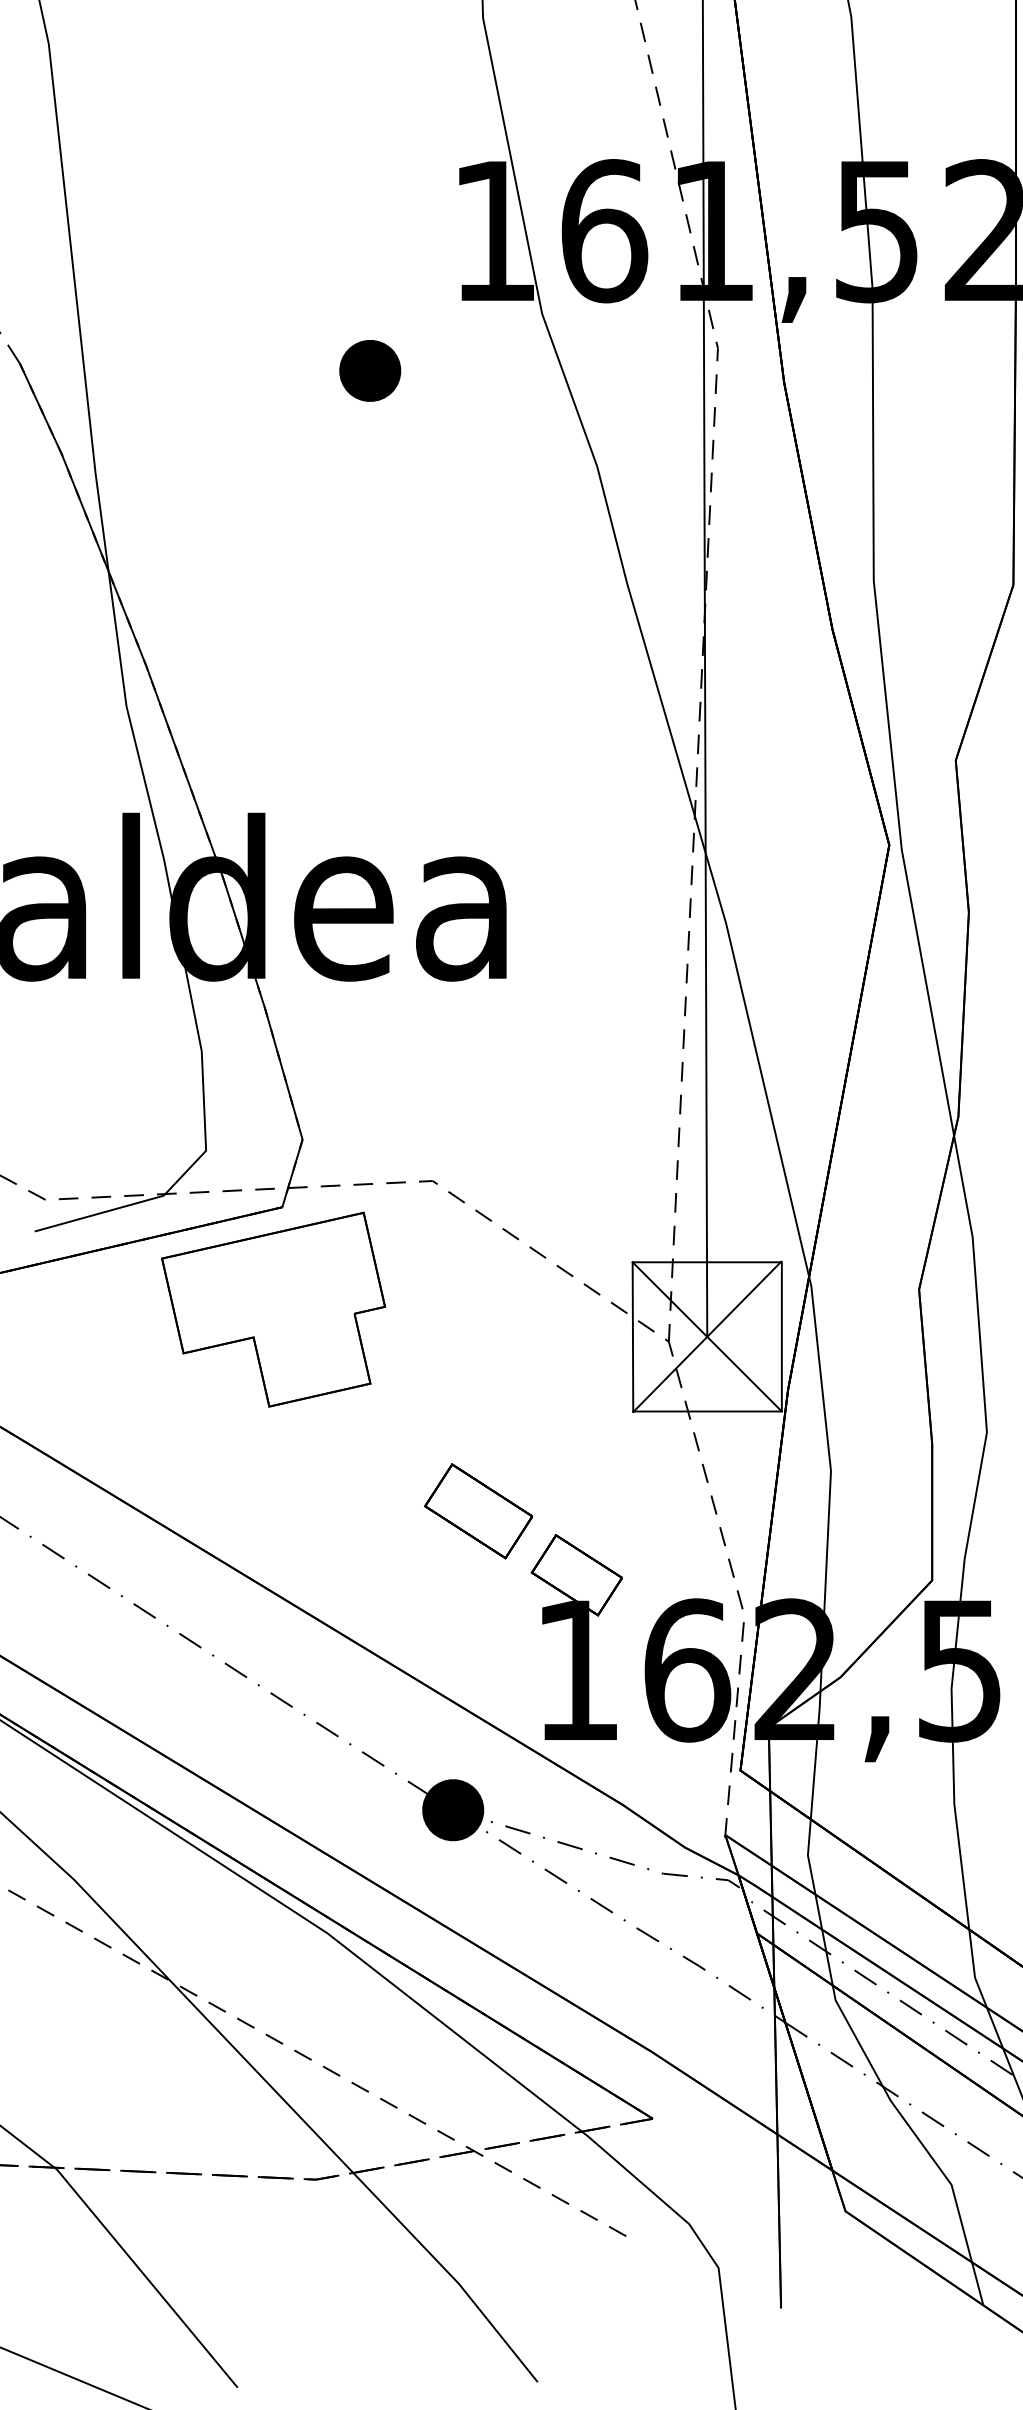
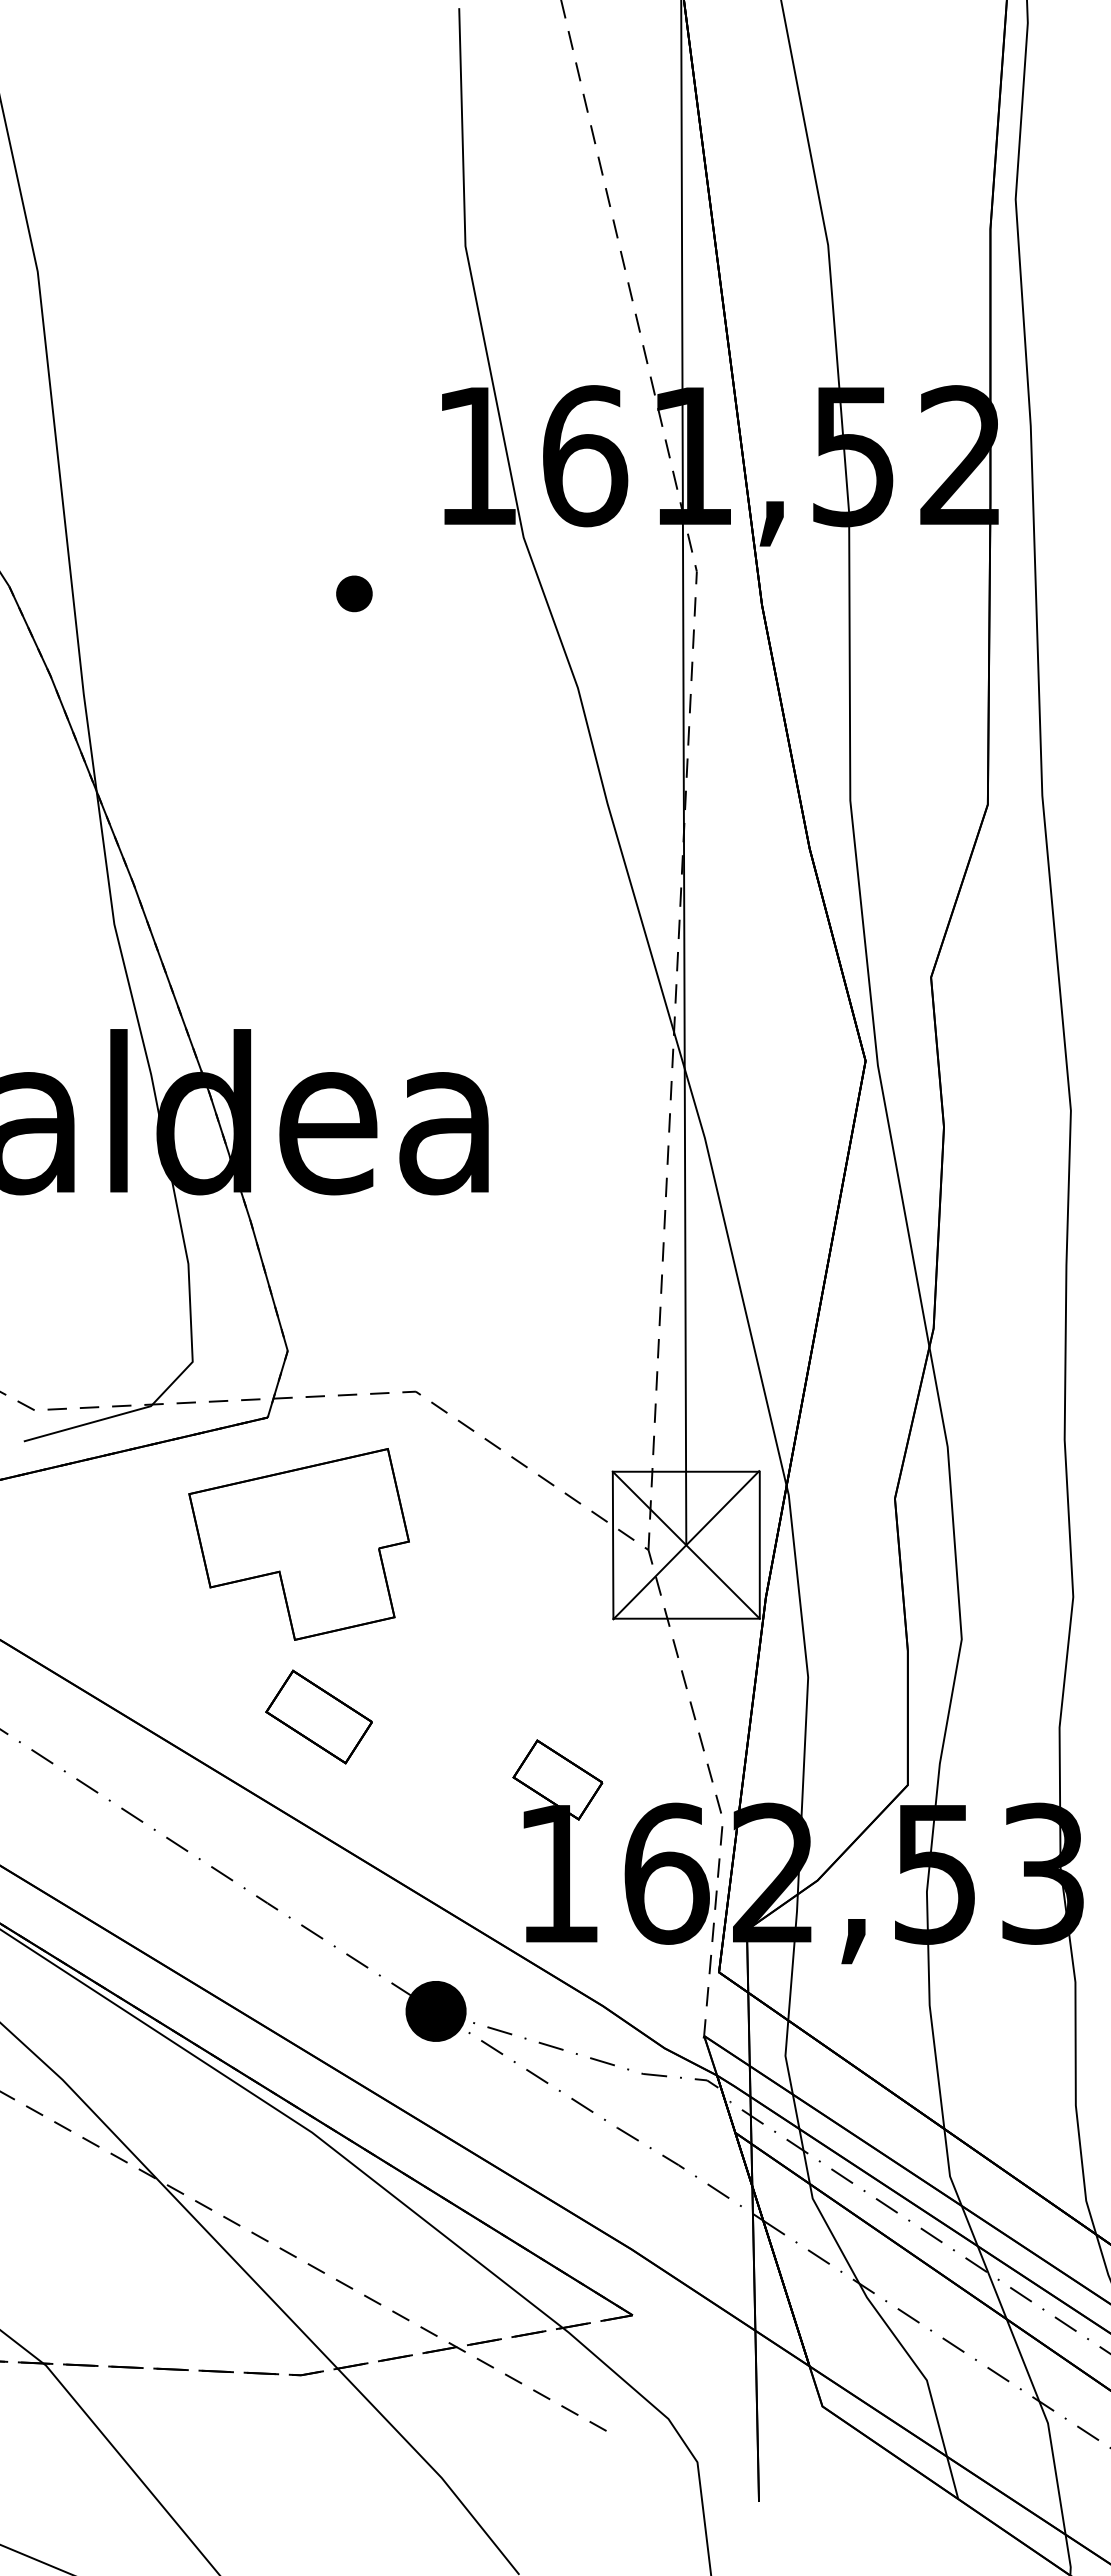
part: (370, 370) -> (354, 593), size x0.6
part: (272, 1309) -> (298, 1544), moved
part: (477, 1510) -> (318, 1716), moved

